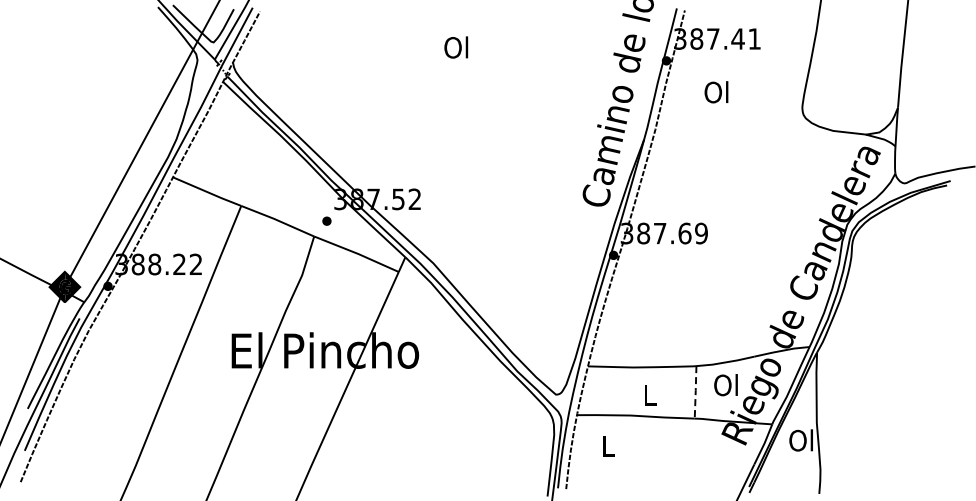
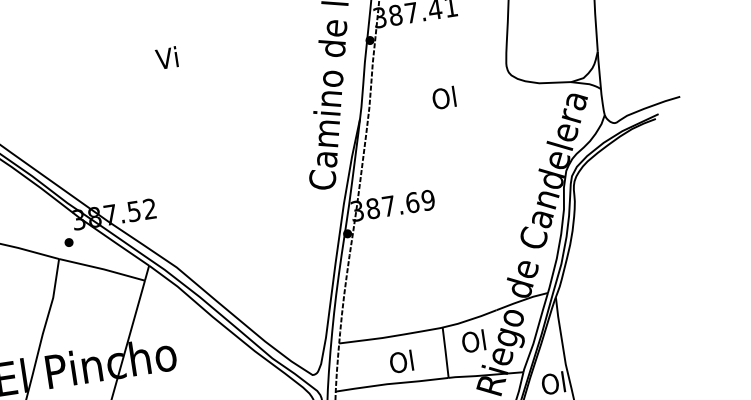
text: (456, 47) -> (167, 58), Ol -> Vi
text: (716, 92) -> (444, 98), moved
line: (695, 391) -> (445, 351), dashed -> solid
text: (648, 394) -> (401, 361), L -> Ol

